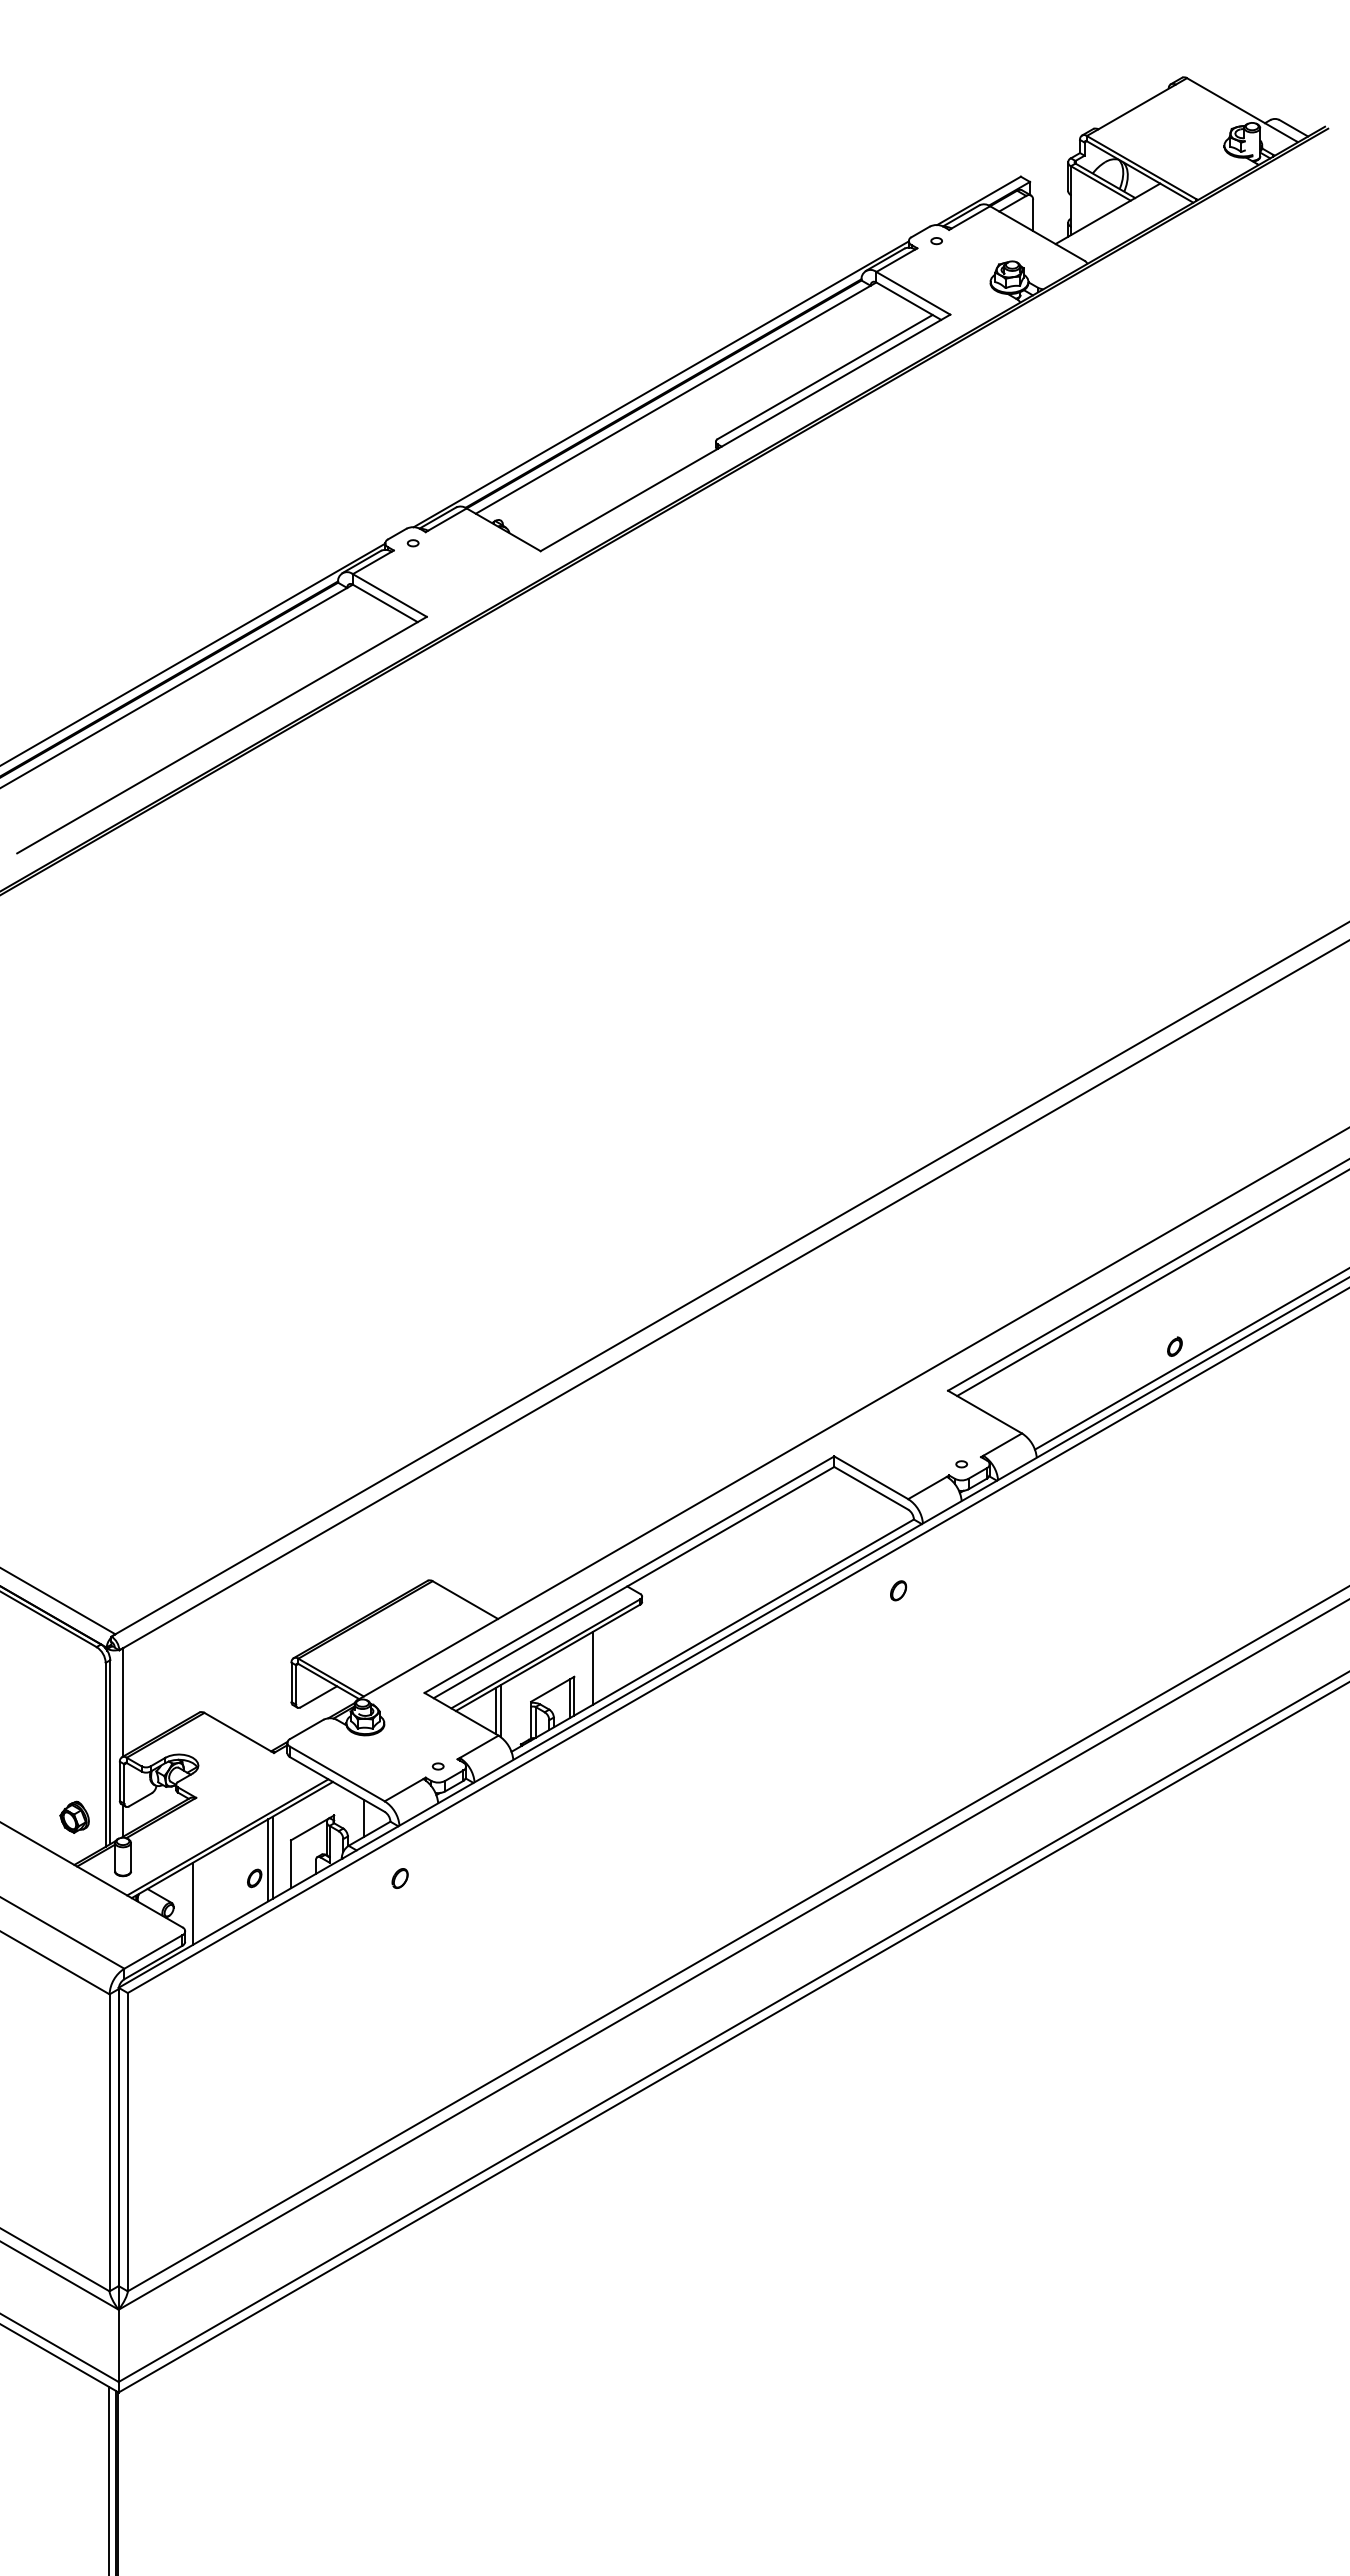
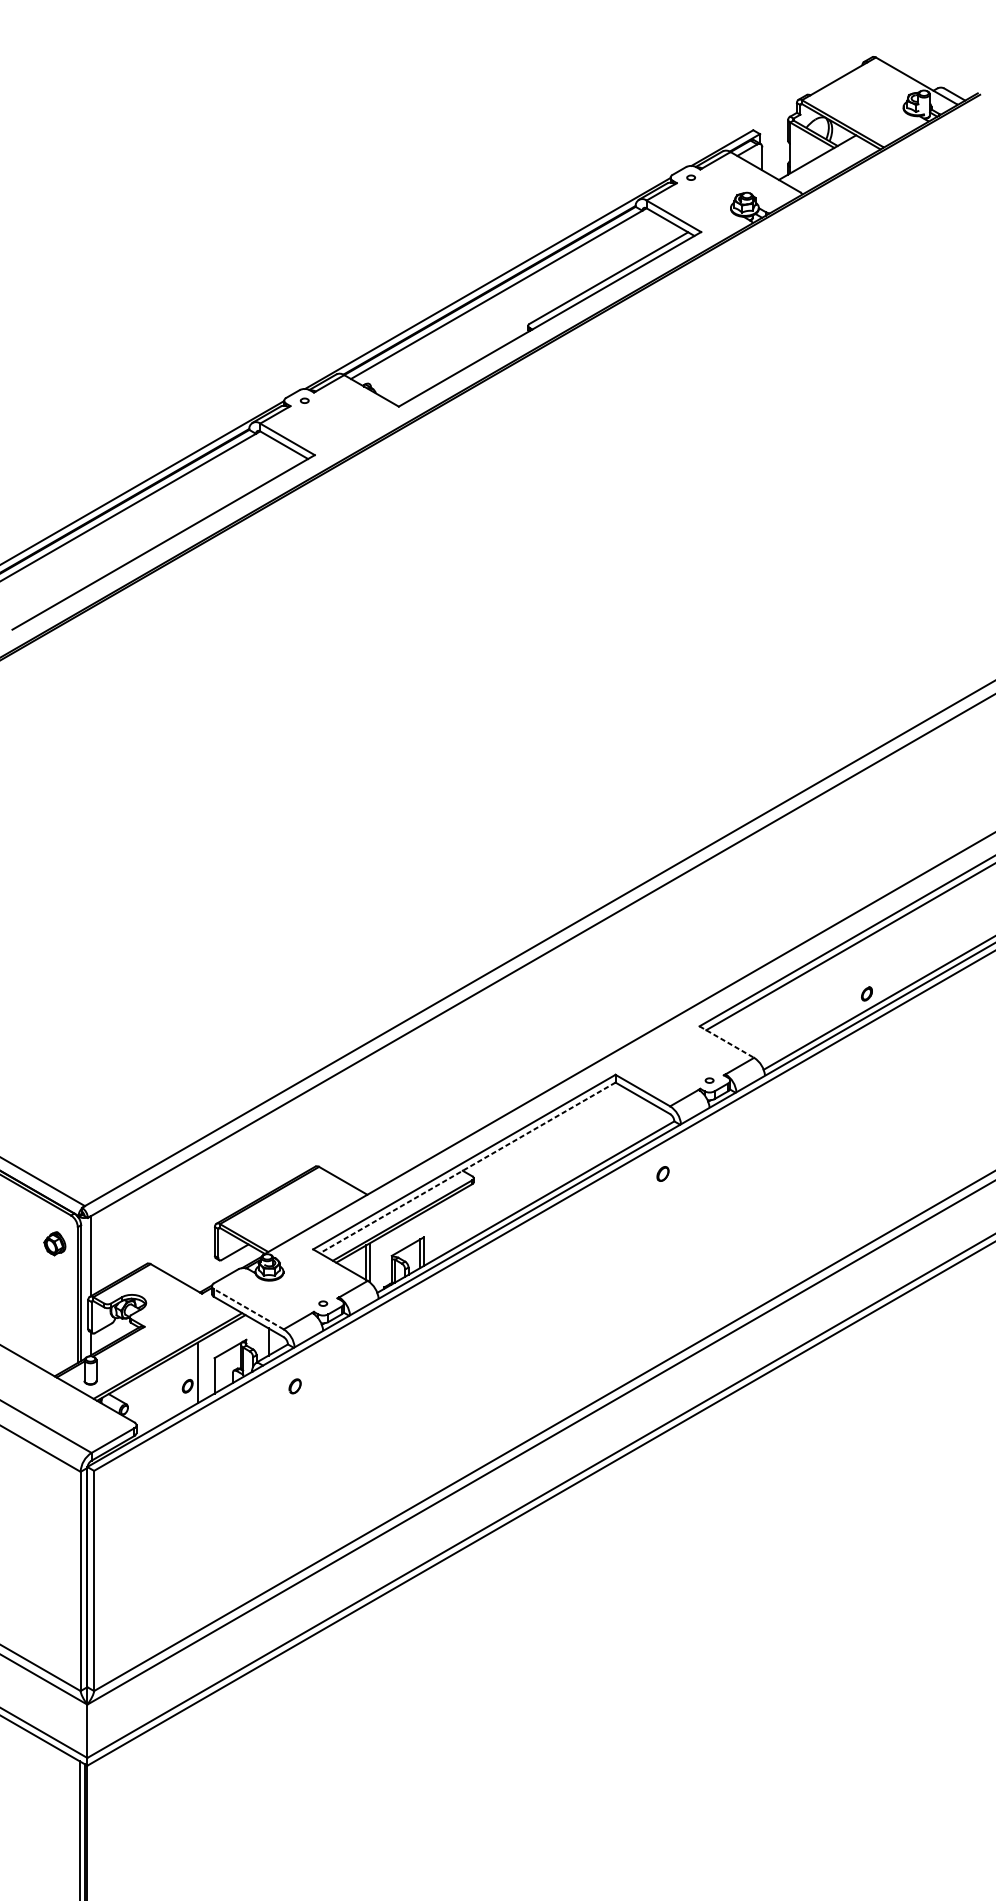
line: (985, 1412) -> (727, 1042), solid -> dashed
line: (633, 1582) -> (467, 1167), solid -> dashed
line: (592, 1668) -> (437, 1231), removed
line: (337, 1774) -> (248, 1309), solid -> dashed
part: (74, 1816) -> (54, 1243), moved
line: (272, 1857) -> (200, 1370), removed
line: (192, 1903) -> (141, 1404), removed

